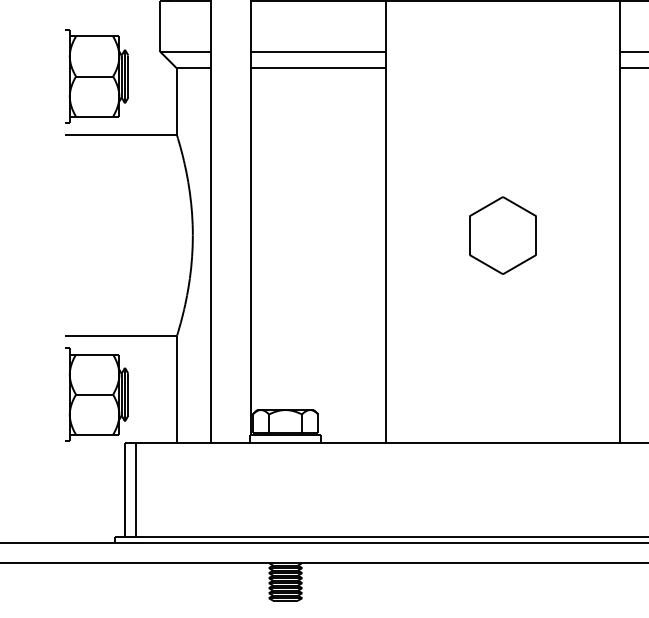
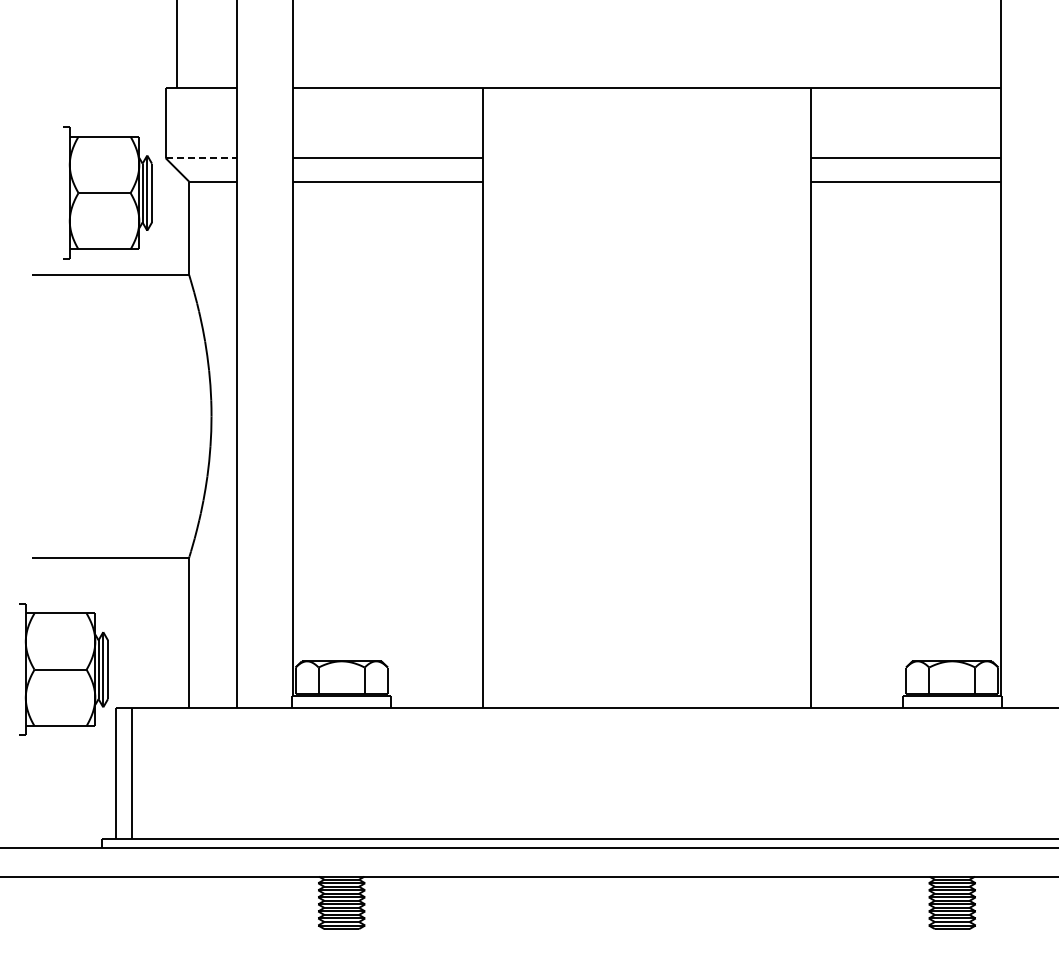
line: (185, 51) -> (201, 158), solid -> dashed
part: (96, 76) -> (107, 192), moved
part: (502, 235) -> (646, 416), removed
part: (96, 394) -> (63, 669), moved

